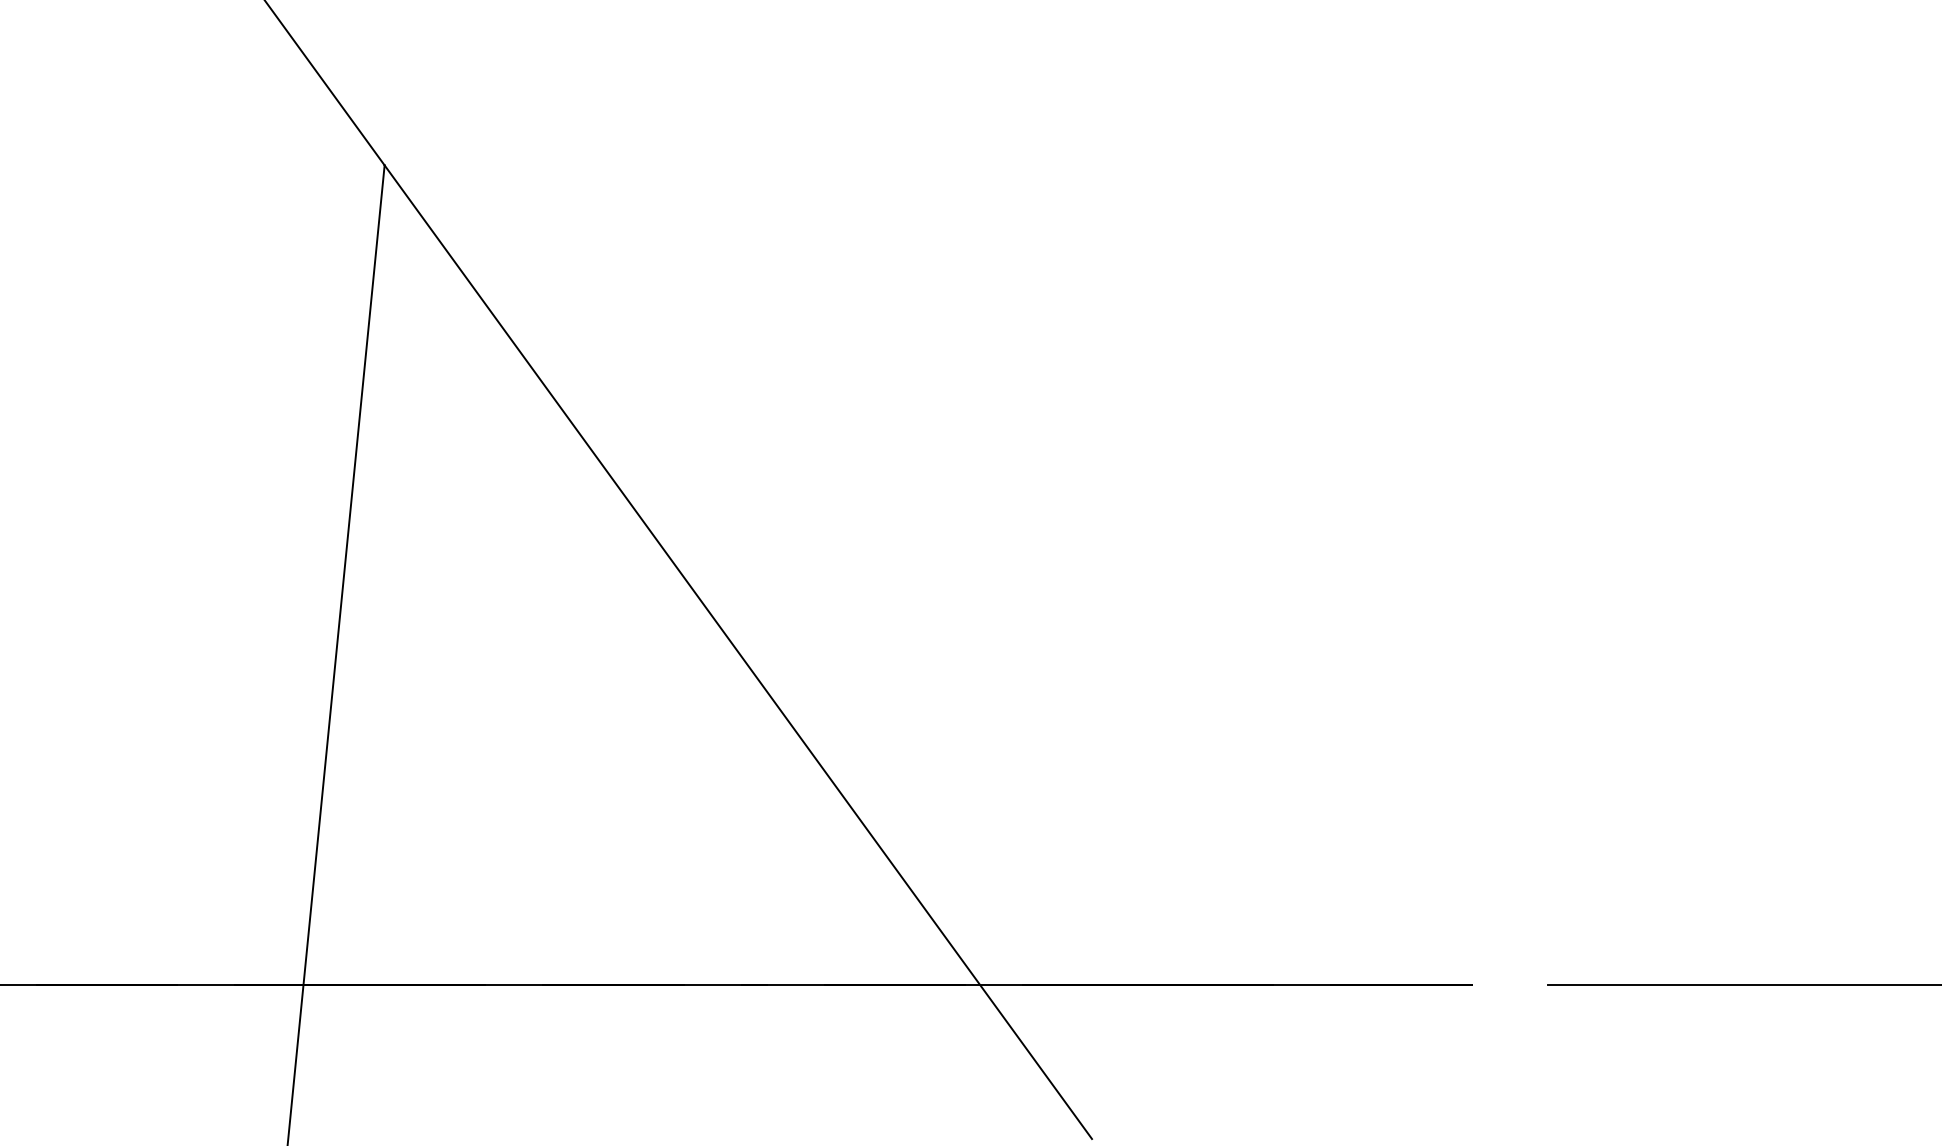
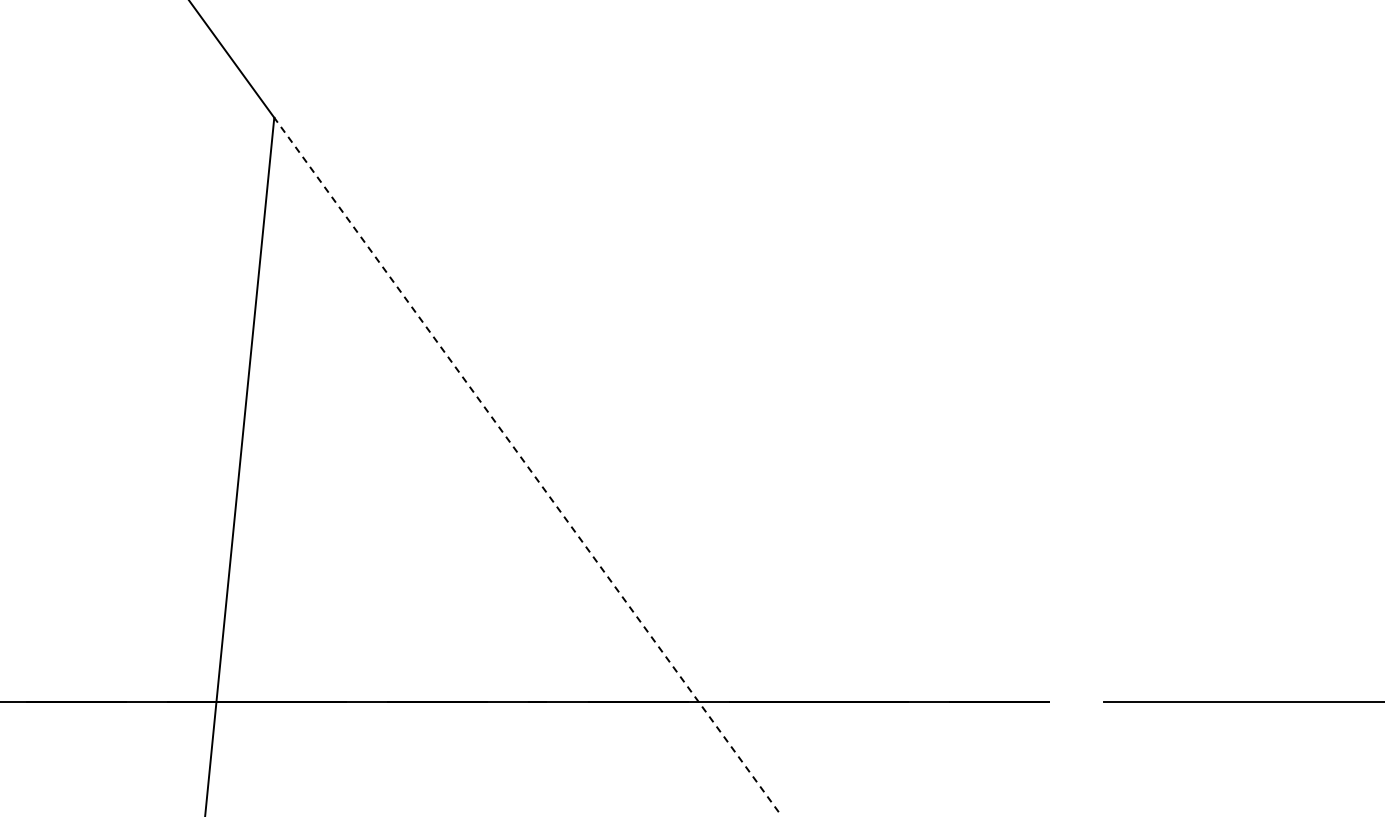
line: (738, 651) -> (526, 464), solid -> dashed

